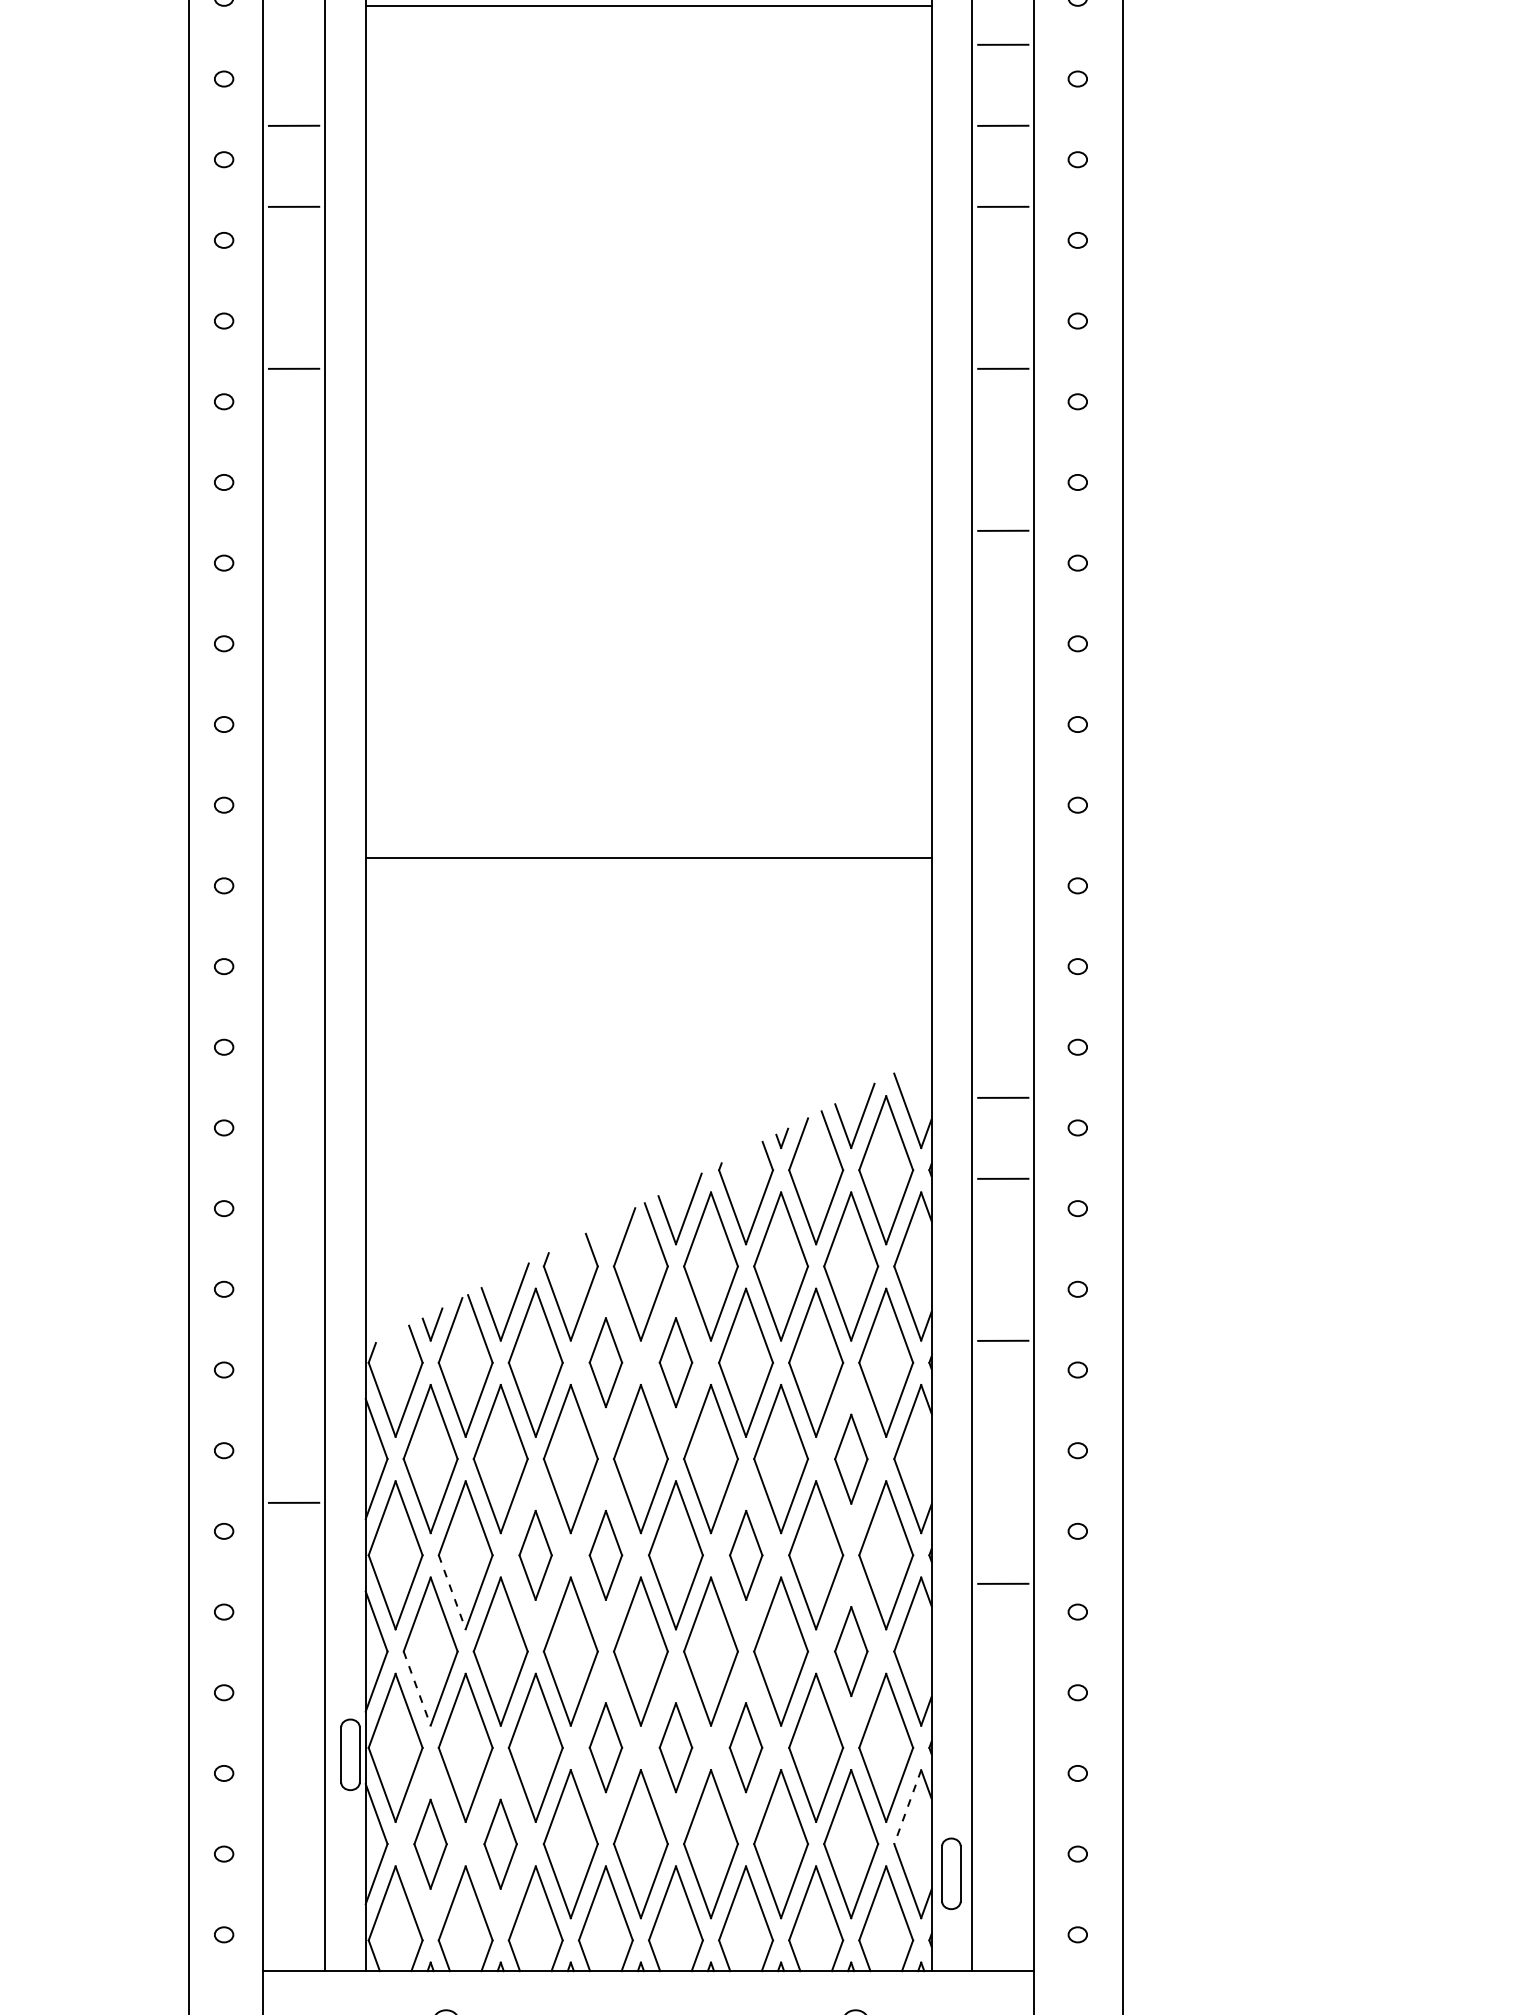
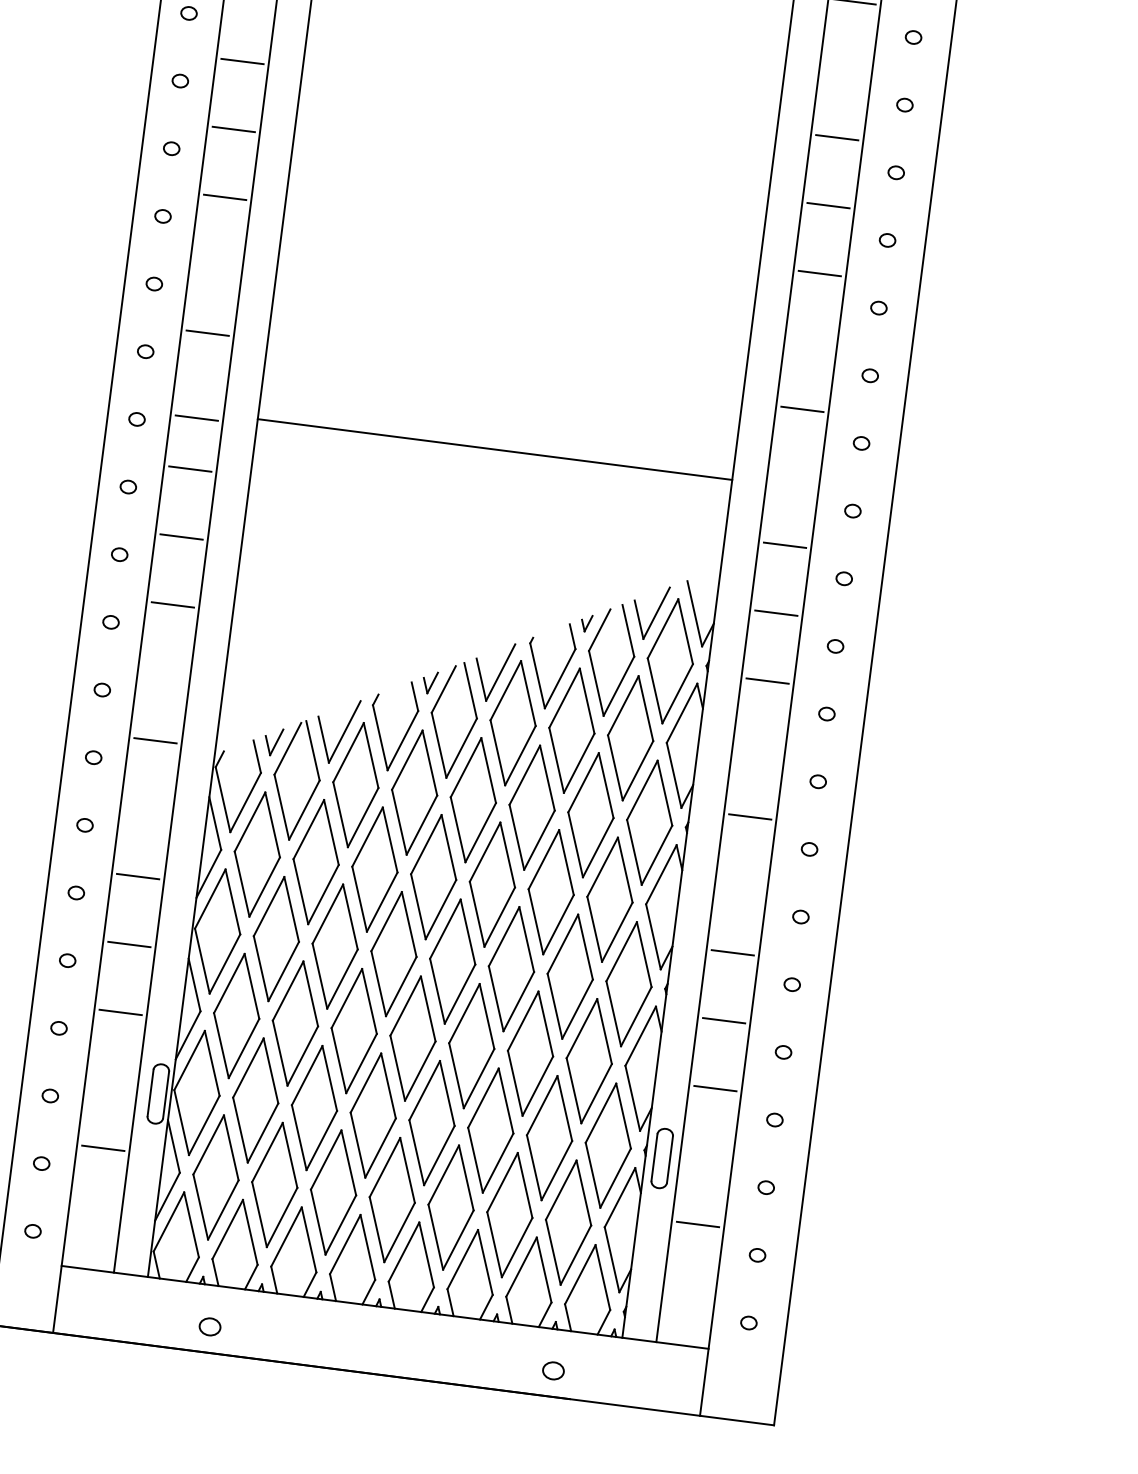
line: (293, 530) -> (242, 61), added
line: (293, 611) -> (233, 129), added
line: (1003, 611) -> (828, 205), added
line: (293, 692) -> (224, 197), added
line: (1003, 692) -> (820, 273), added
line: (293, 854) -> (207, 332), added
line: (1003, 854) -> (802, 409), added
line: (648, 858) -> (494, 449), moved
line: (293, 956) -> (196, 418), added
line: (293, 1016) -> (189, 468), added
line: (1003, 1016) -> (785, 544), added
line: (293, 1097) -> (181, 536), added
line: (293, 1178) -> (172, 604), added
part: (607, 1231) -> (430, 682), added
line: (293, 1340) -> (155, 740), added
part: (605, 1362) -> (414, 792), size x1.67
part: (675, 1362) -> (473, 799), size x1.67
part: (851, 1459) -> (610, 900), size x1.67
line: (1003, 1502) -> (733, 952), added
part: (535, 1555) -> (334, 946), size x1.67
part: (605, 1555) -> (393, 954), size x1.67
part: (746, 1555) -> (511, 969), size x1.67
line: (293, 1583) -> (128, 944), added
line: (452, 1592) -> (261, 968), dashed -> solid
part: (851, 1651) -> (589, 1061), size x1.67
line: (293, 1664) -> (120, 1012), added
line: (1003, 1664) -> (715, 1088), added
line: (417, 1689) -> (221, 1046), dashed -> solid
part: (605, 1747) -> (372, 1115), size x1.67
part: (675, 1747) -> (431, 1122), size x1.67
part: (745, 1747) -> (490, 1130), size x1.67
line: (907, 1807) -> (619, 1197), dashed -> solid
line: (293, 1826) -> (102, 1147), added
line: (1003, 1826) -> (698, 1224), added
part: (430, 1844) -> (215, 1177), size x1.67
part: (500, 1844) -> (274, 1185), size x1.67
part: (951, 1873) -> (662, 1158), moved

